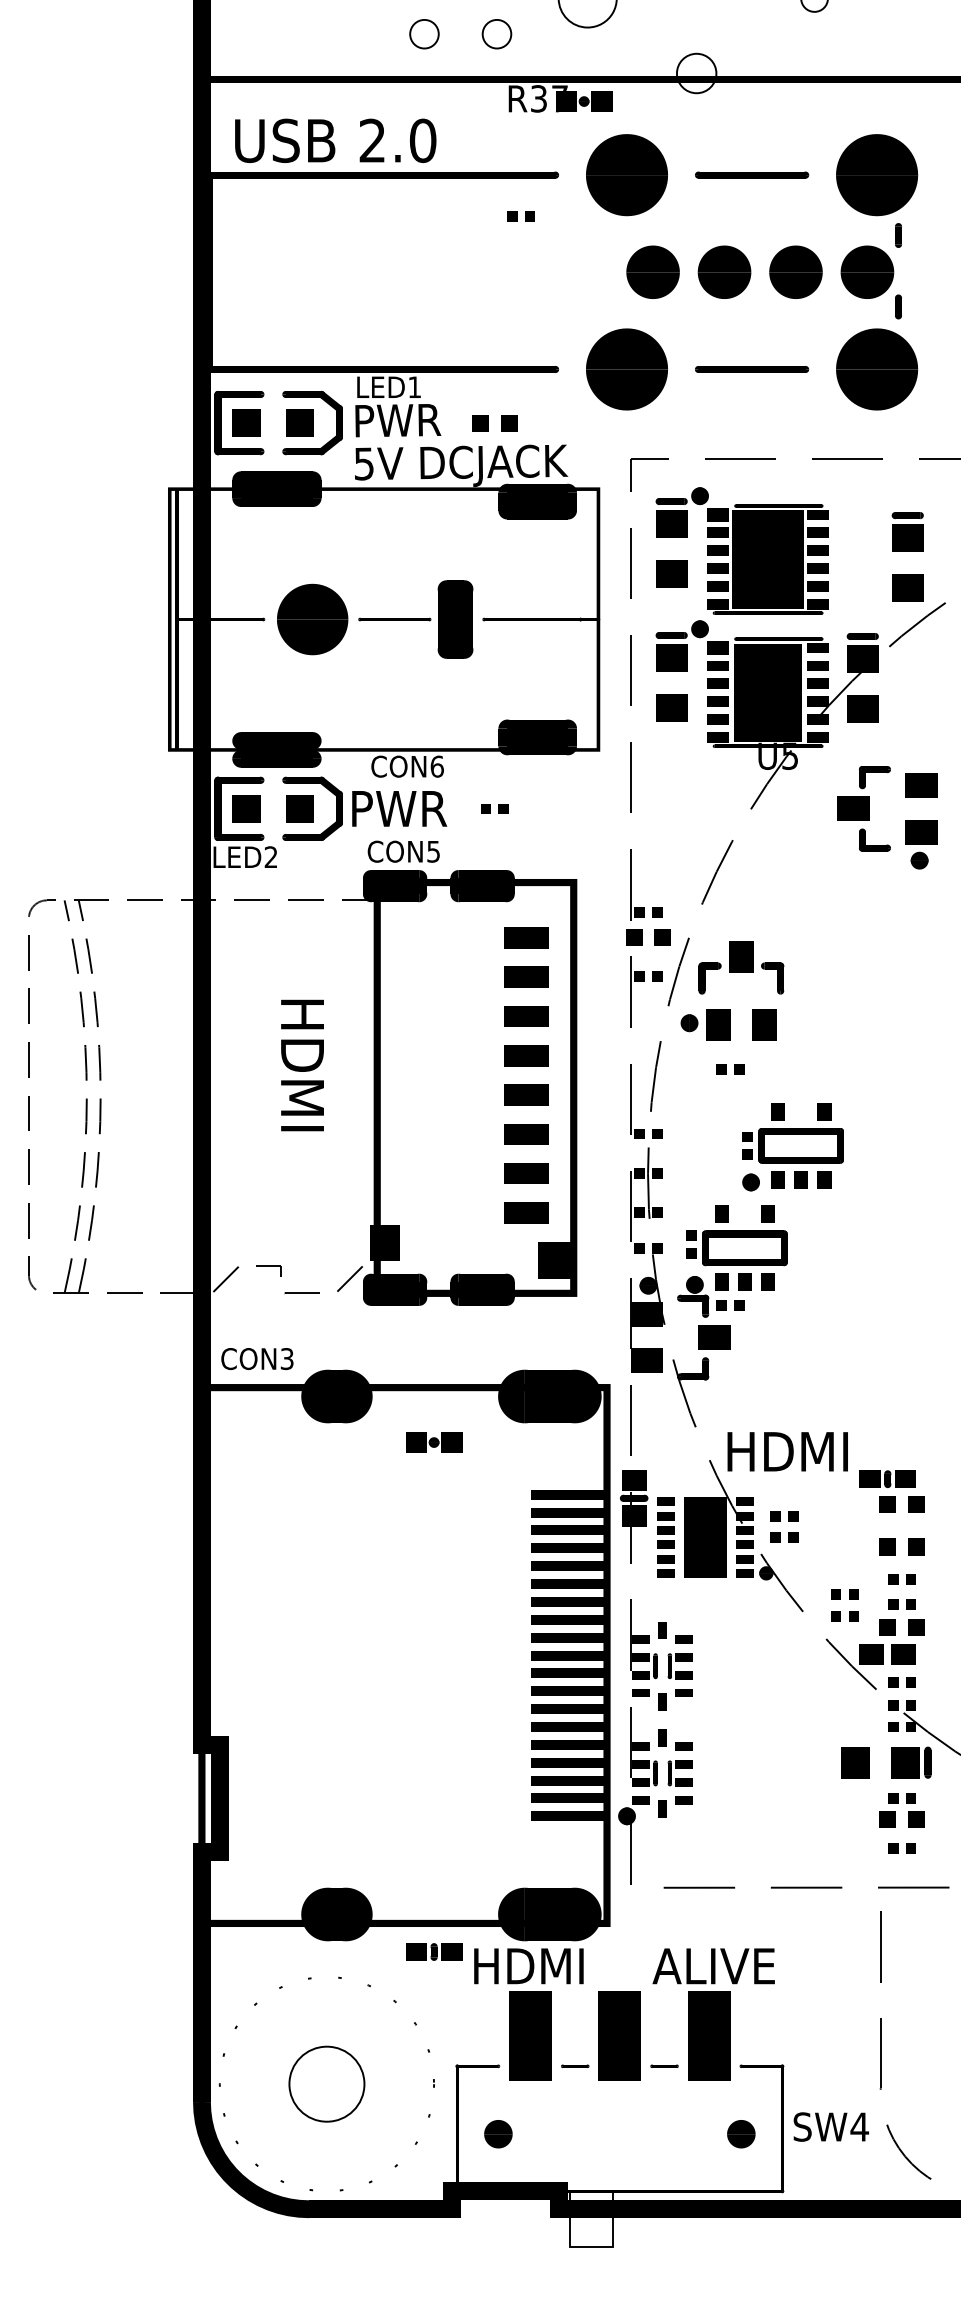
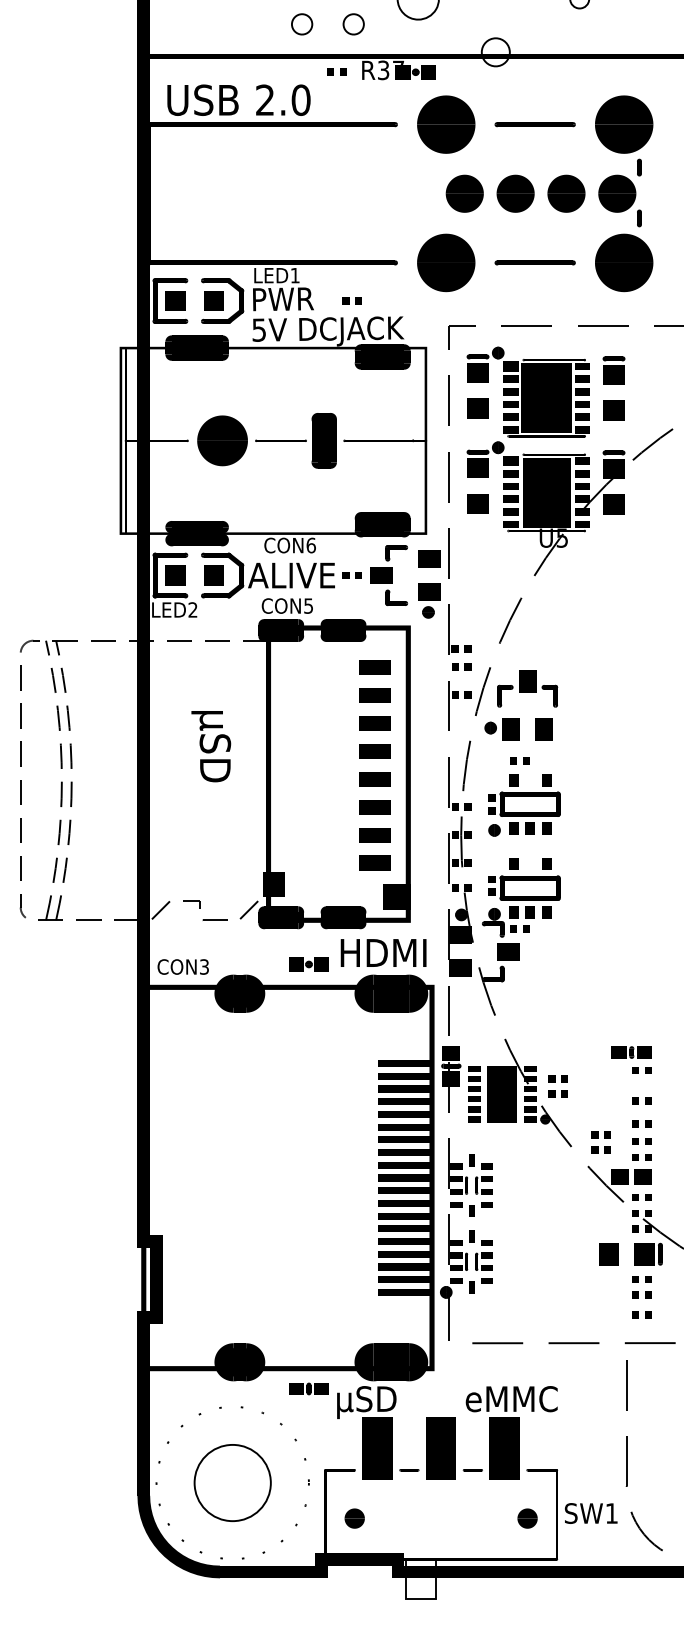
part: (520, 215) -> (336, 71), moved
part: (493, 422) -> (351, 300), size x0.62
part: (907, 557) -> (613, 388), moved
text: (409, 808) -> (291, 575), PWR -> ALIVE
part: (869, 817) -> (392, 581), moved
part: (648, 936) -> (461, 666), size x0.62
text: (297, 1064) -> (211, 757), HDMI -> µSD
part: (793, 1147) -> (524, 805), moved
part: (433, 1442) -> (308, 964), moved
text: (787, 1451) -> (383, 952), moved
part: (901, 1504) -> (641, 1070), size x0.62
part: (901, 1546) -> (641, 1100), size x0.62
part: (901, 1626) -> (641, 1157), size x0.62
part: (901, 1819) -> (641, 1294), size x0.62
text: (717, 1966) -> (510, 1399), ALIVE -> eMMC
text: (528, 1971) -> (376, 1402), HDMI -> µSD
circle: (326, 2083) -> (232, 1482), size x1.43
text: (859, 2127) -> (611, 1513), SW4 -> SW1

